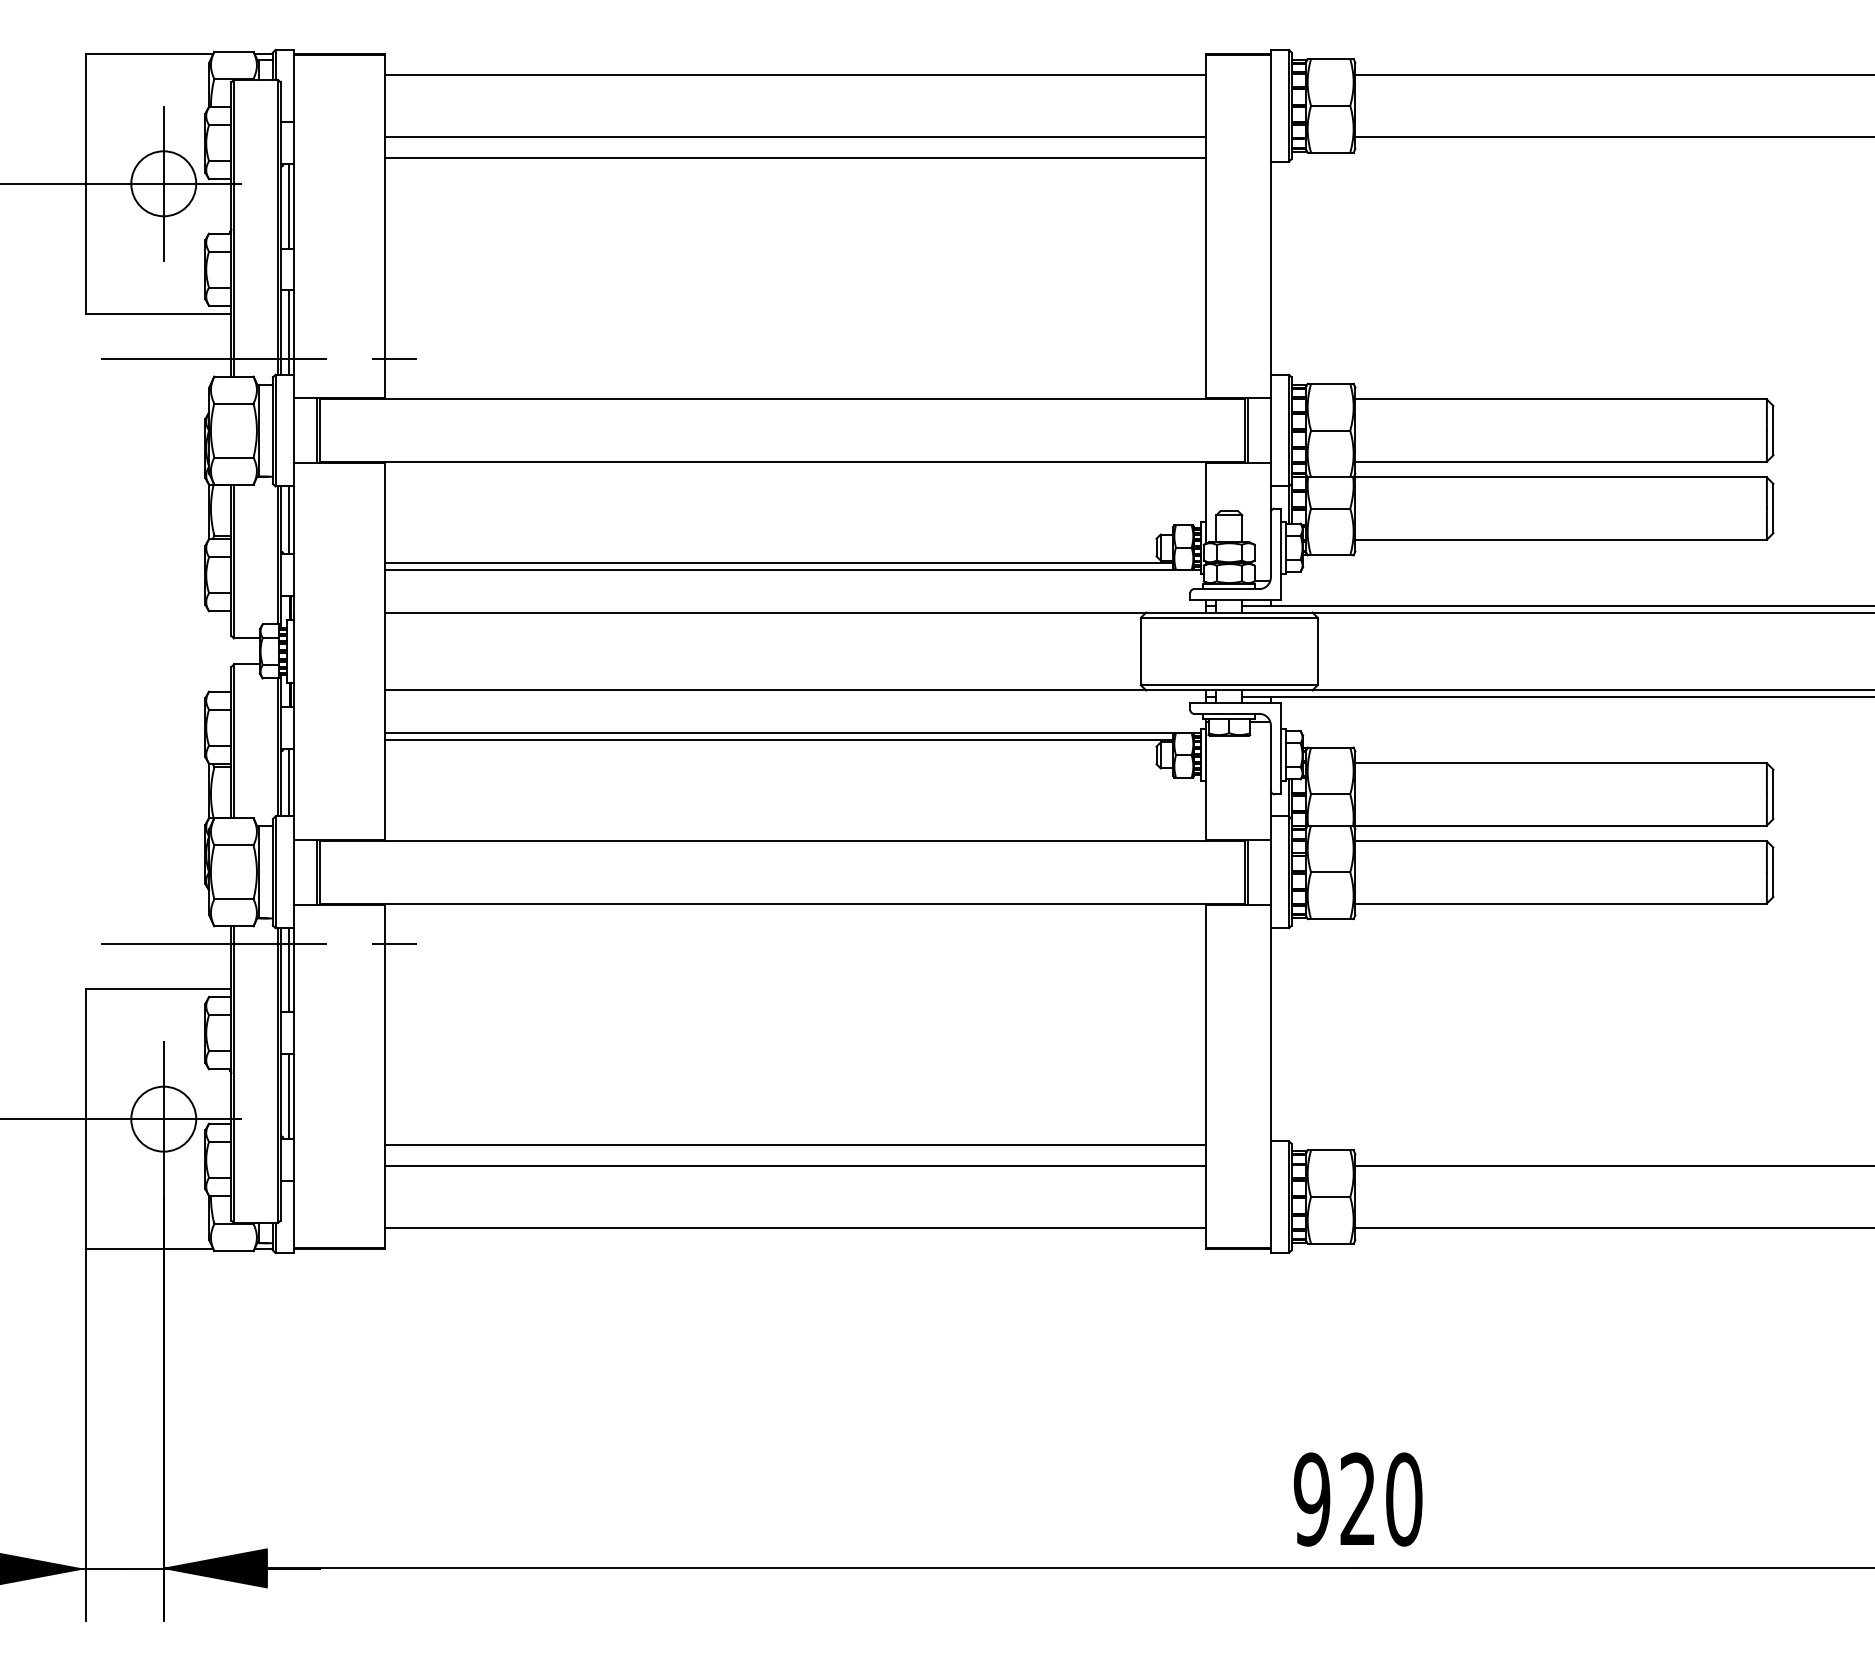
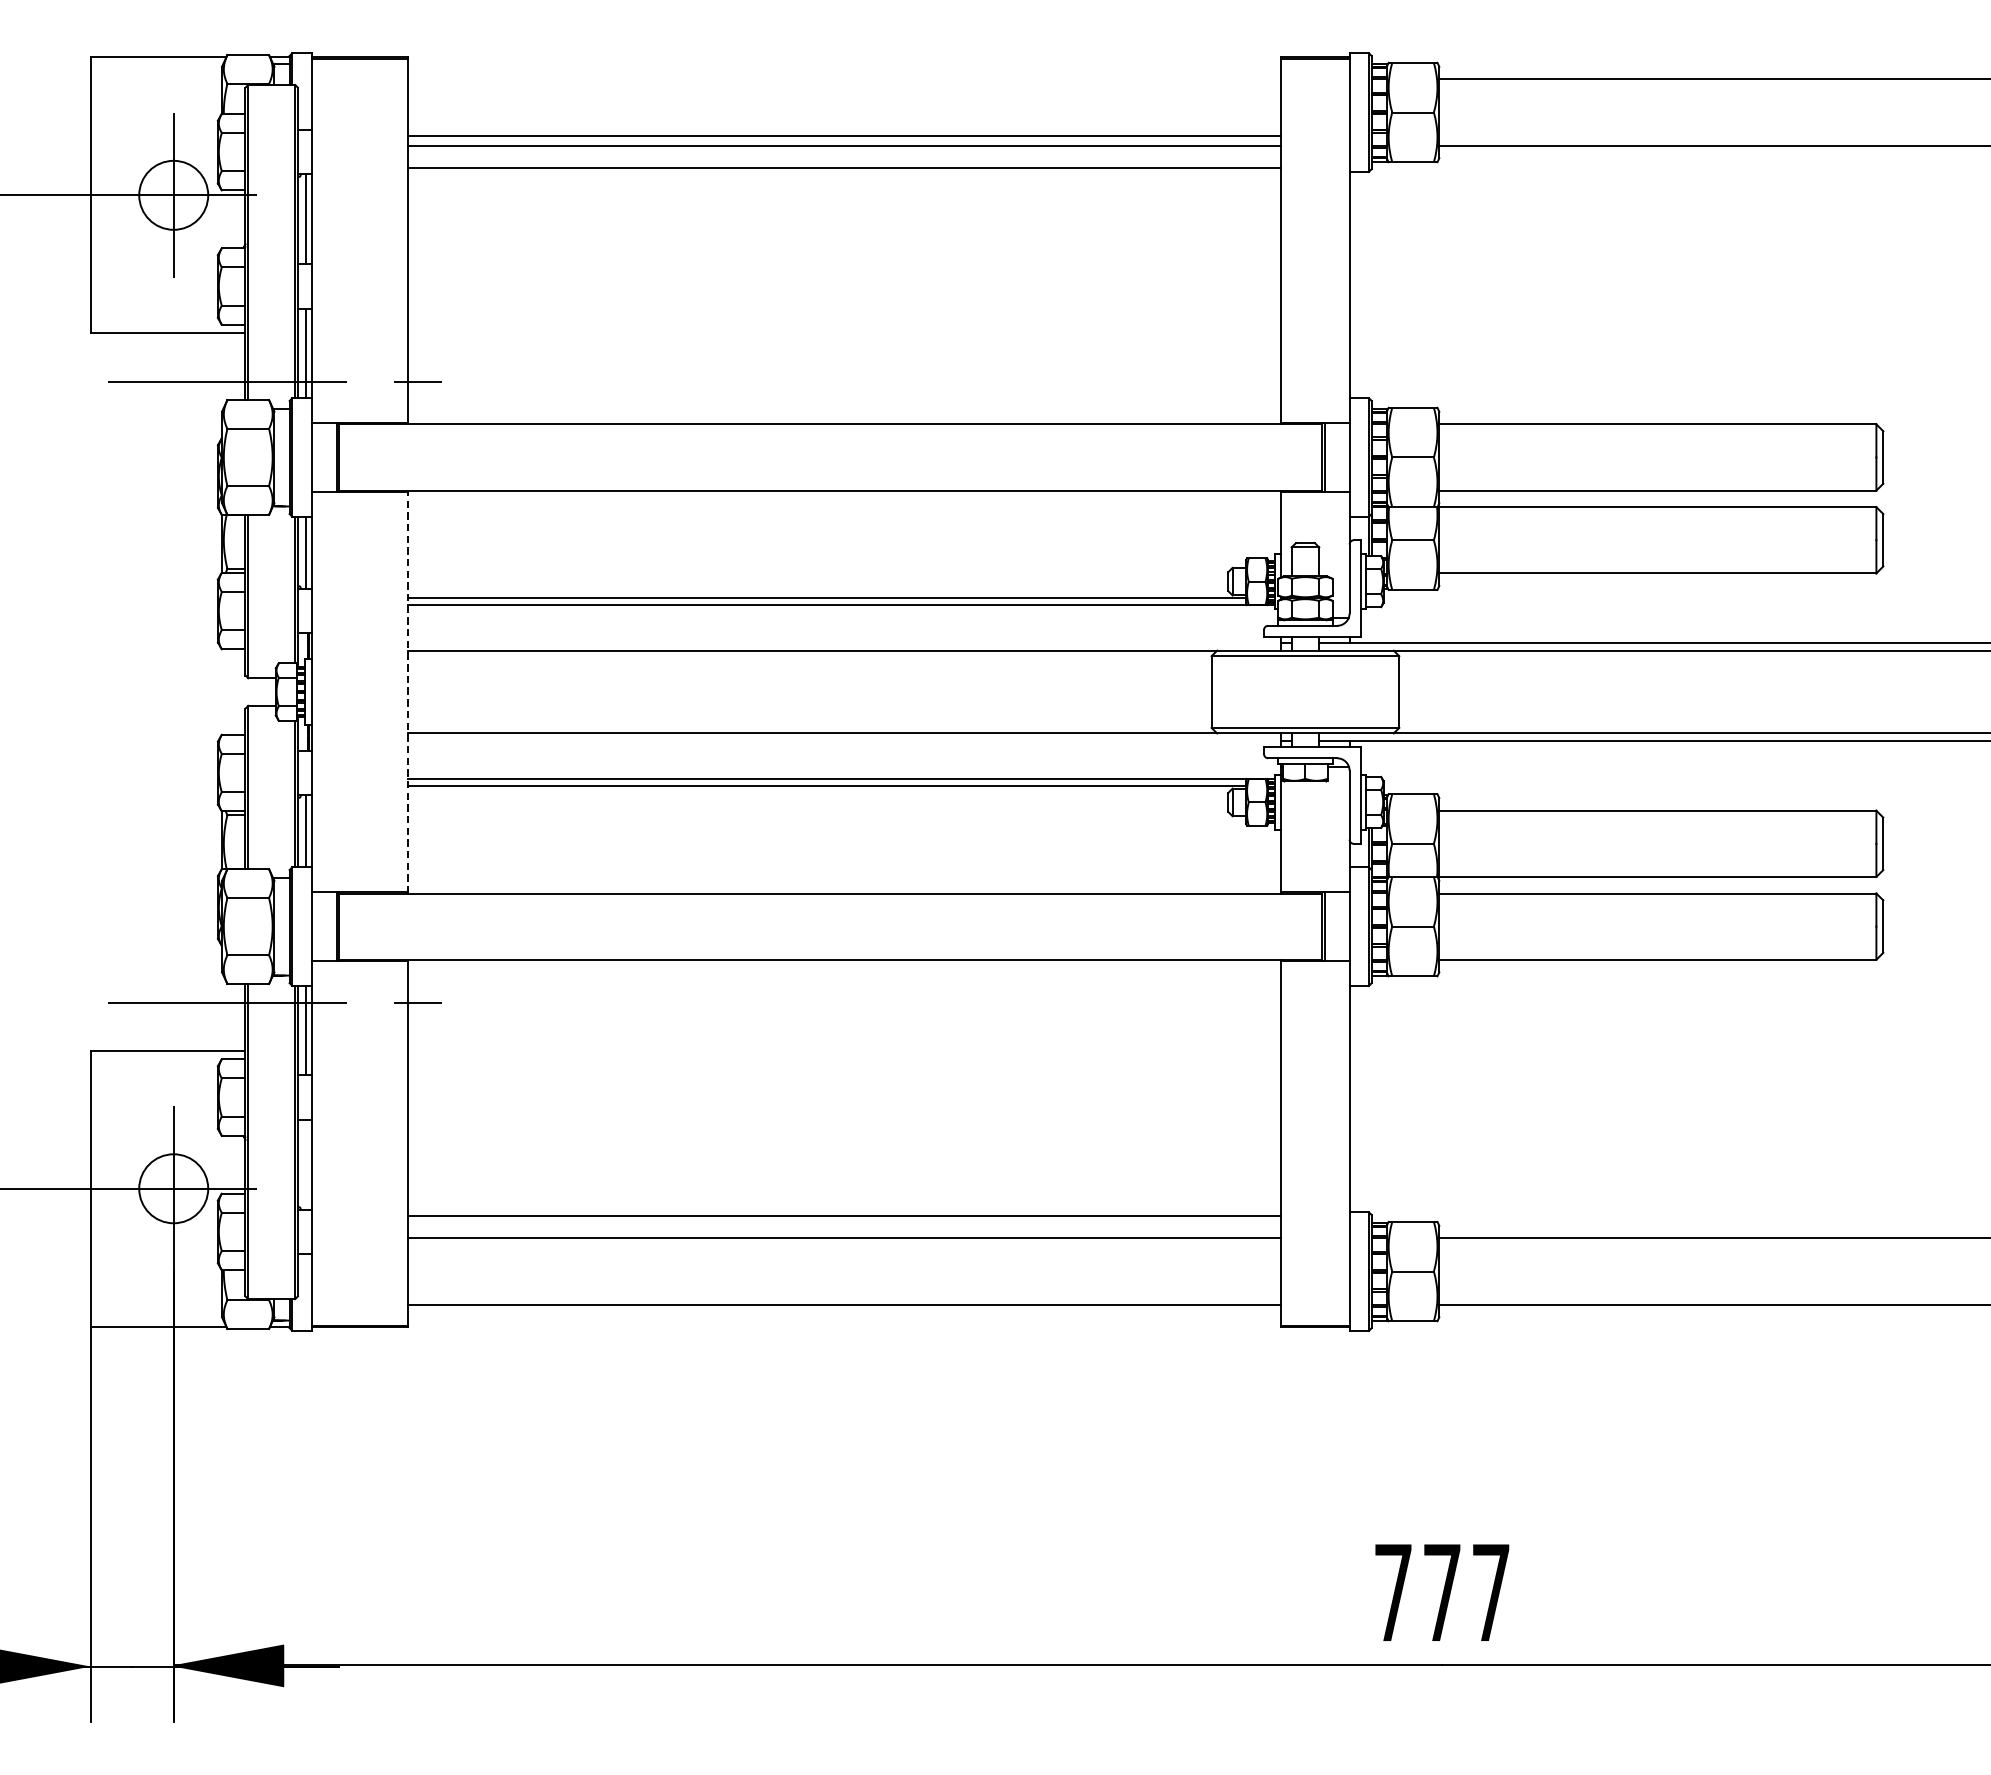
line: (794, 74) -> (843, 135), moved
line: (384, 651) -> (408, 692), solid -> dashed
line: (288, 1096) -> (306, 1164), removed
text: (1357, 1499) -> (1441, 1592), 920 -> 777

